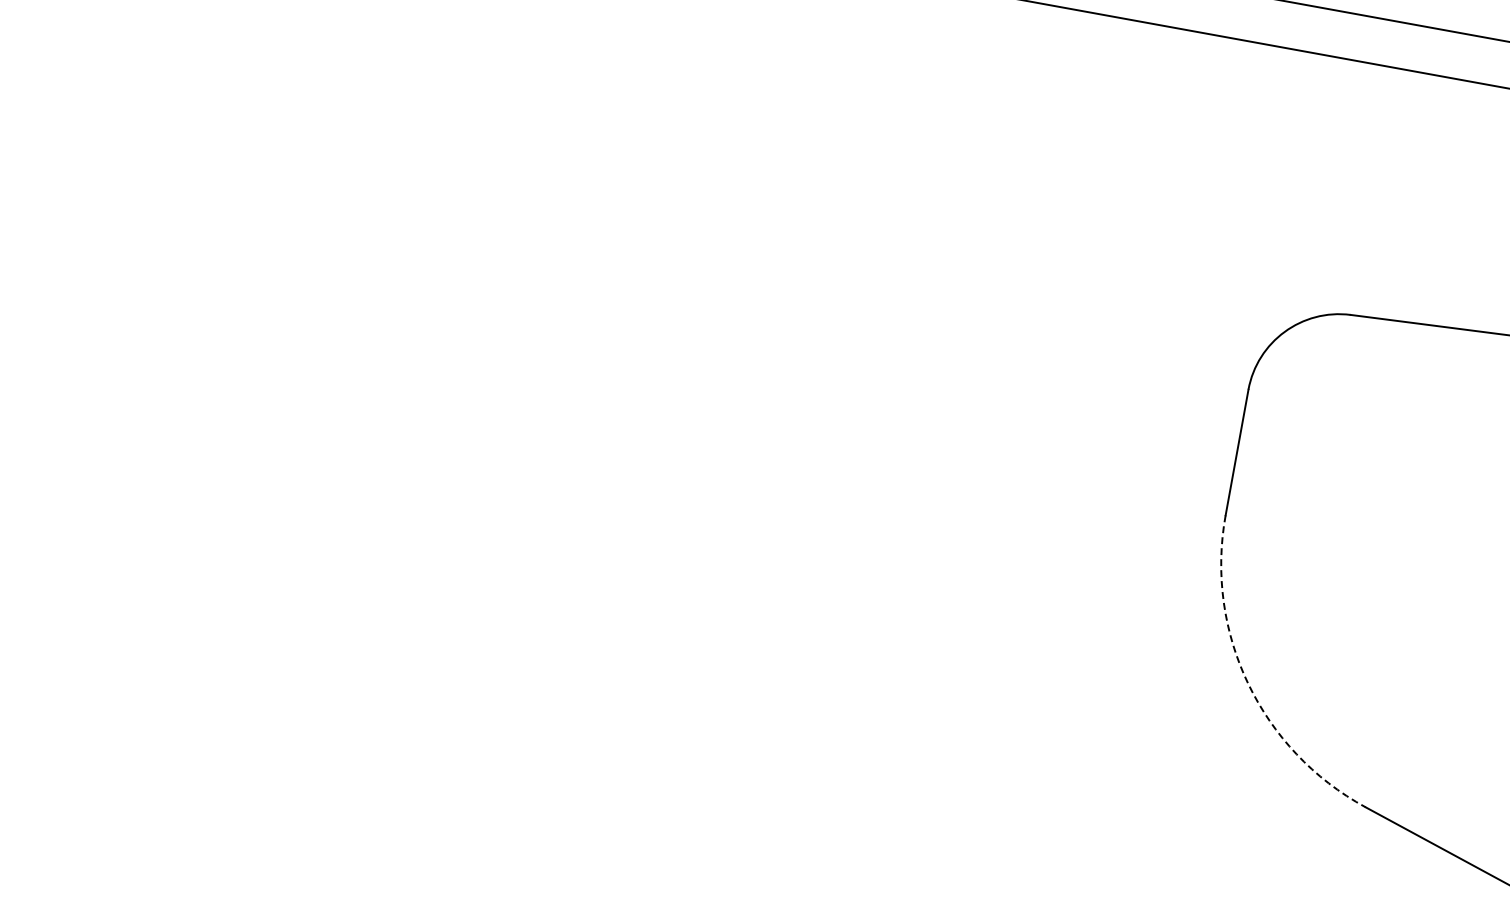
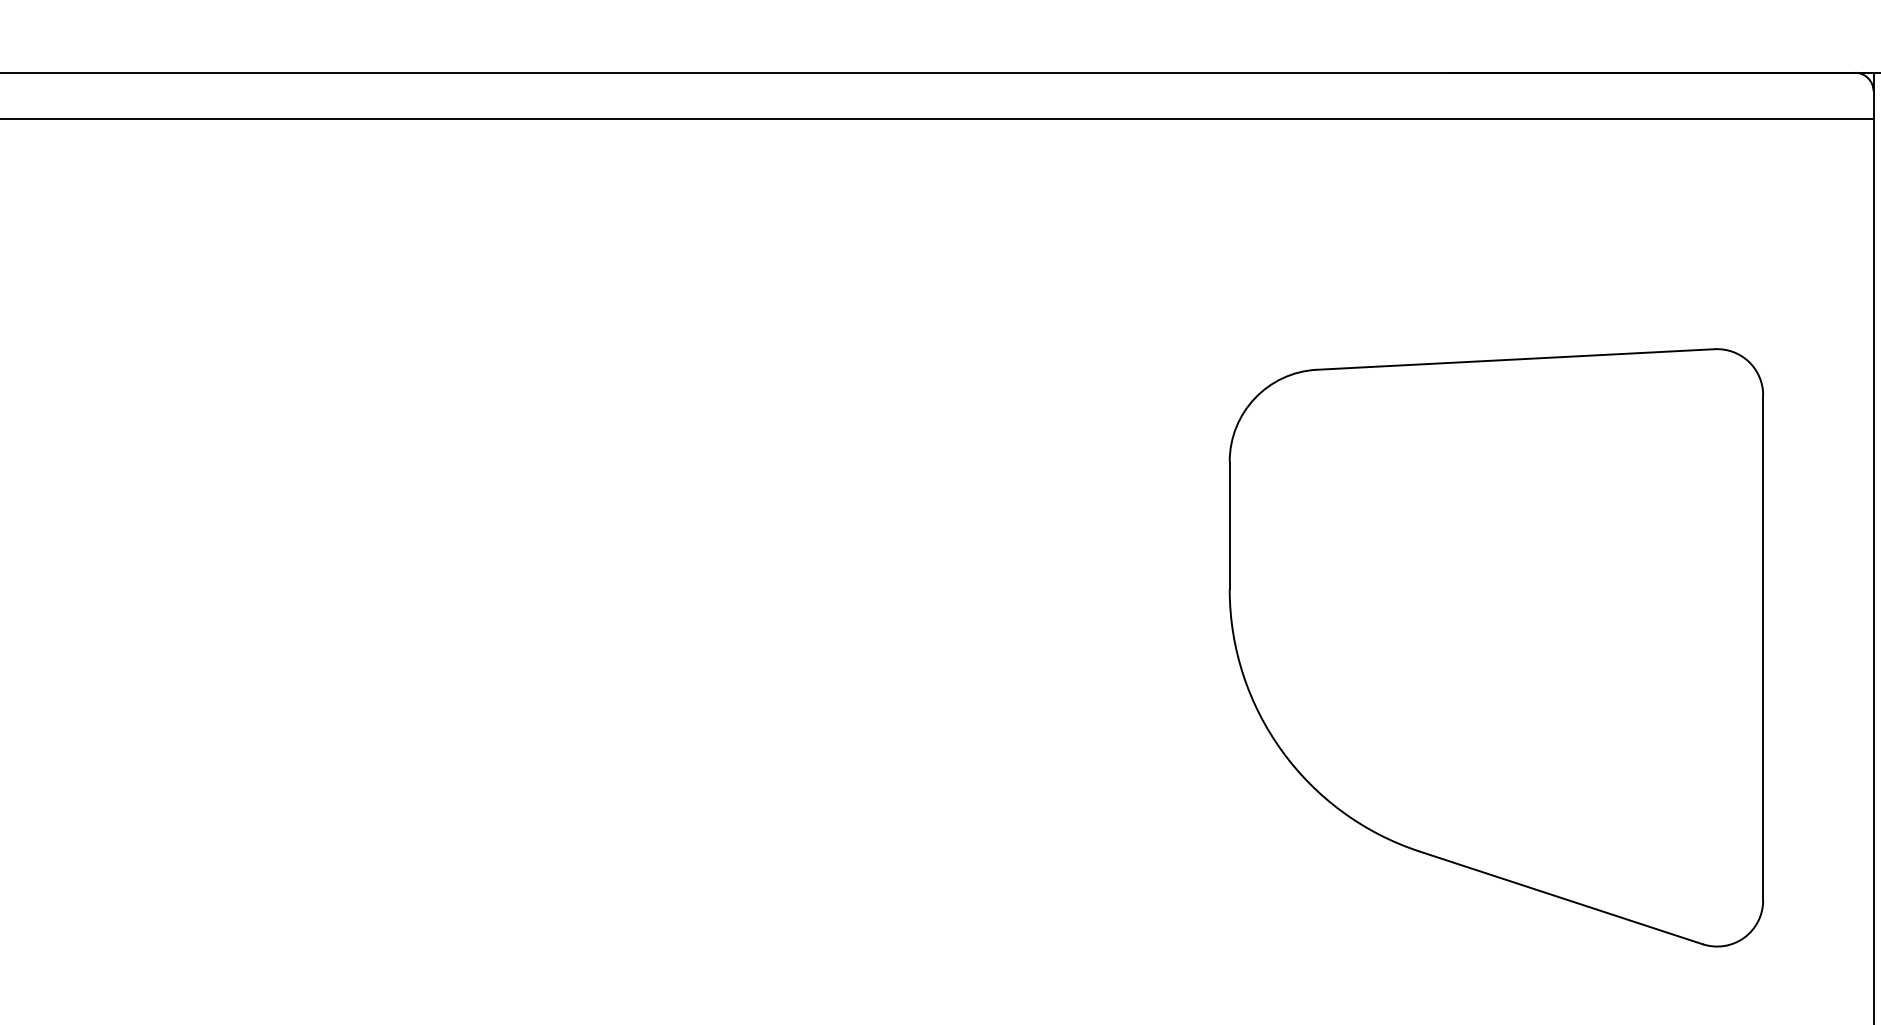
arc: (1248, 684) -> (1282, 751), dashed -> solid

